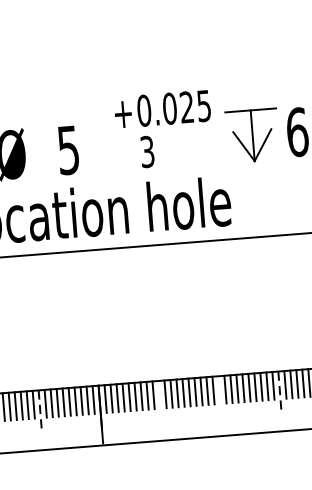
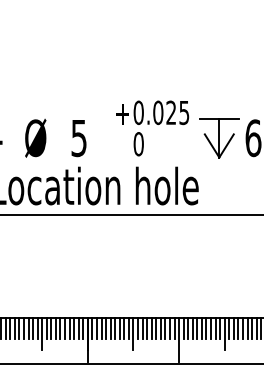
text: (147, 152) -> (138, 144), 3 -> 0
line: (279, 393) -> (224, 334), dashed -> solid
line: (160, 402) -> (133, 334), added
line: (221, 405) -> (179, 340), added
line: (40, 411) -> (42, 334), dashed -> solid

